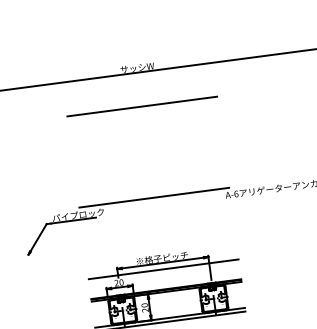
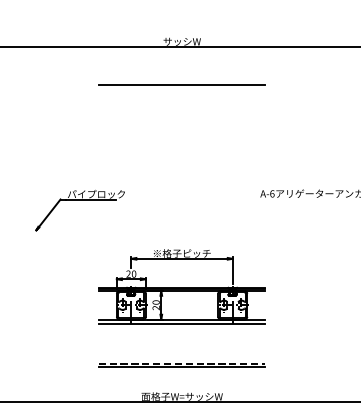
line: (153, 198) -> (181, 186), removed
line: (163, 269) -> (181, 265), removed

